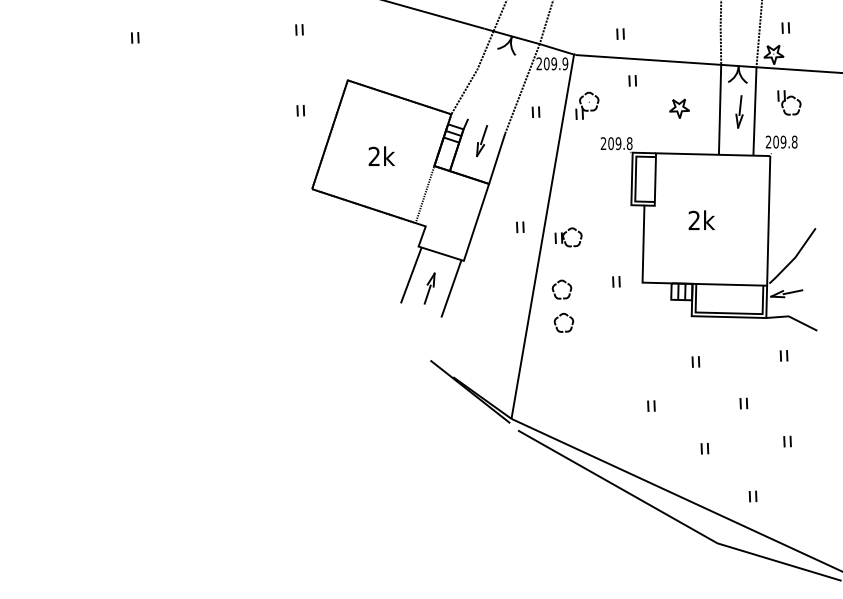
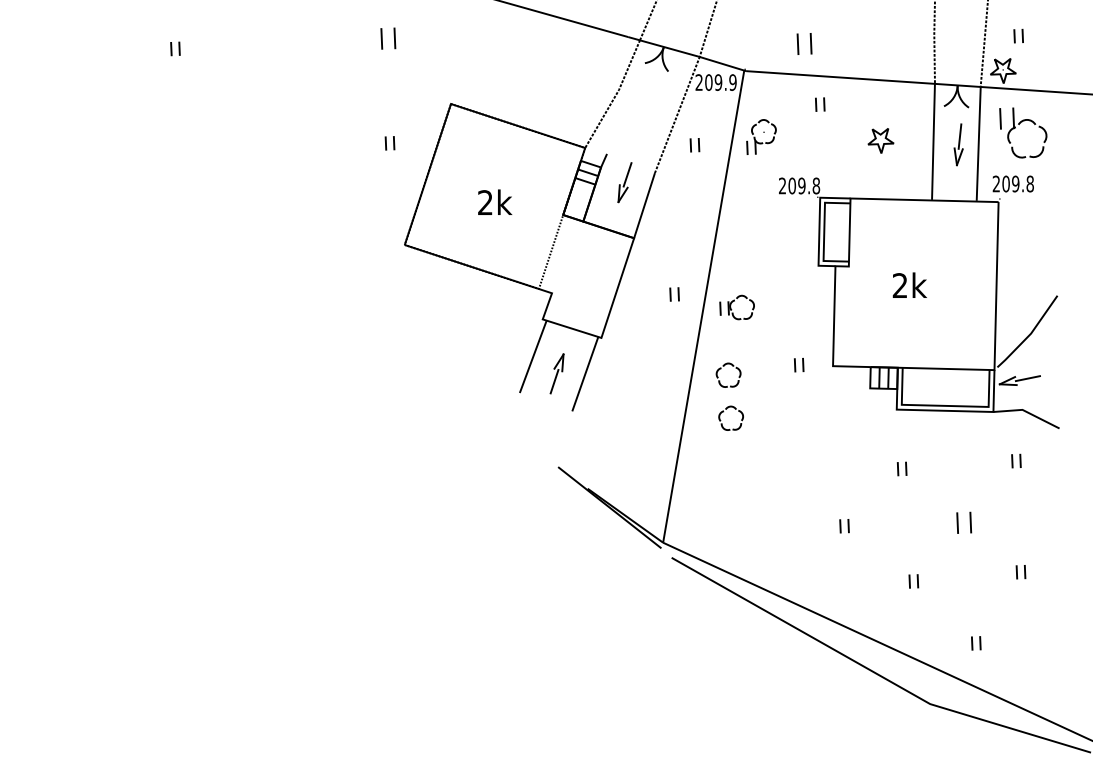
part: (299, 29) -> (388, 38), size x1.6
part: (620, 33) -> (804, 43), size x1.6
part: (789, 103) -> (1023, 133), size x1.6
part: (743, 403) -> (964, 522), size x1.6

